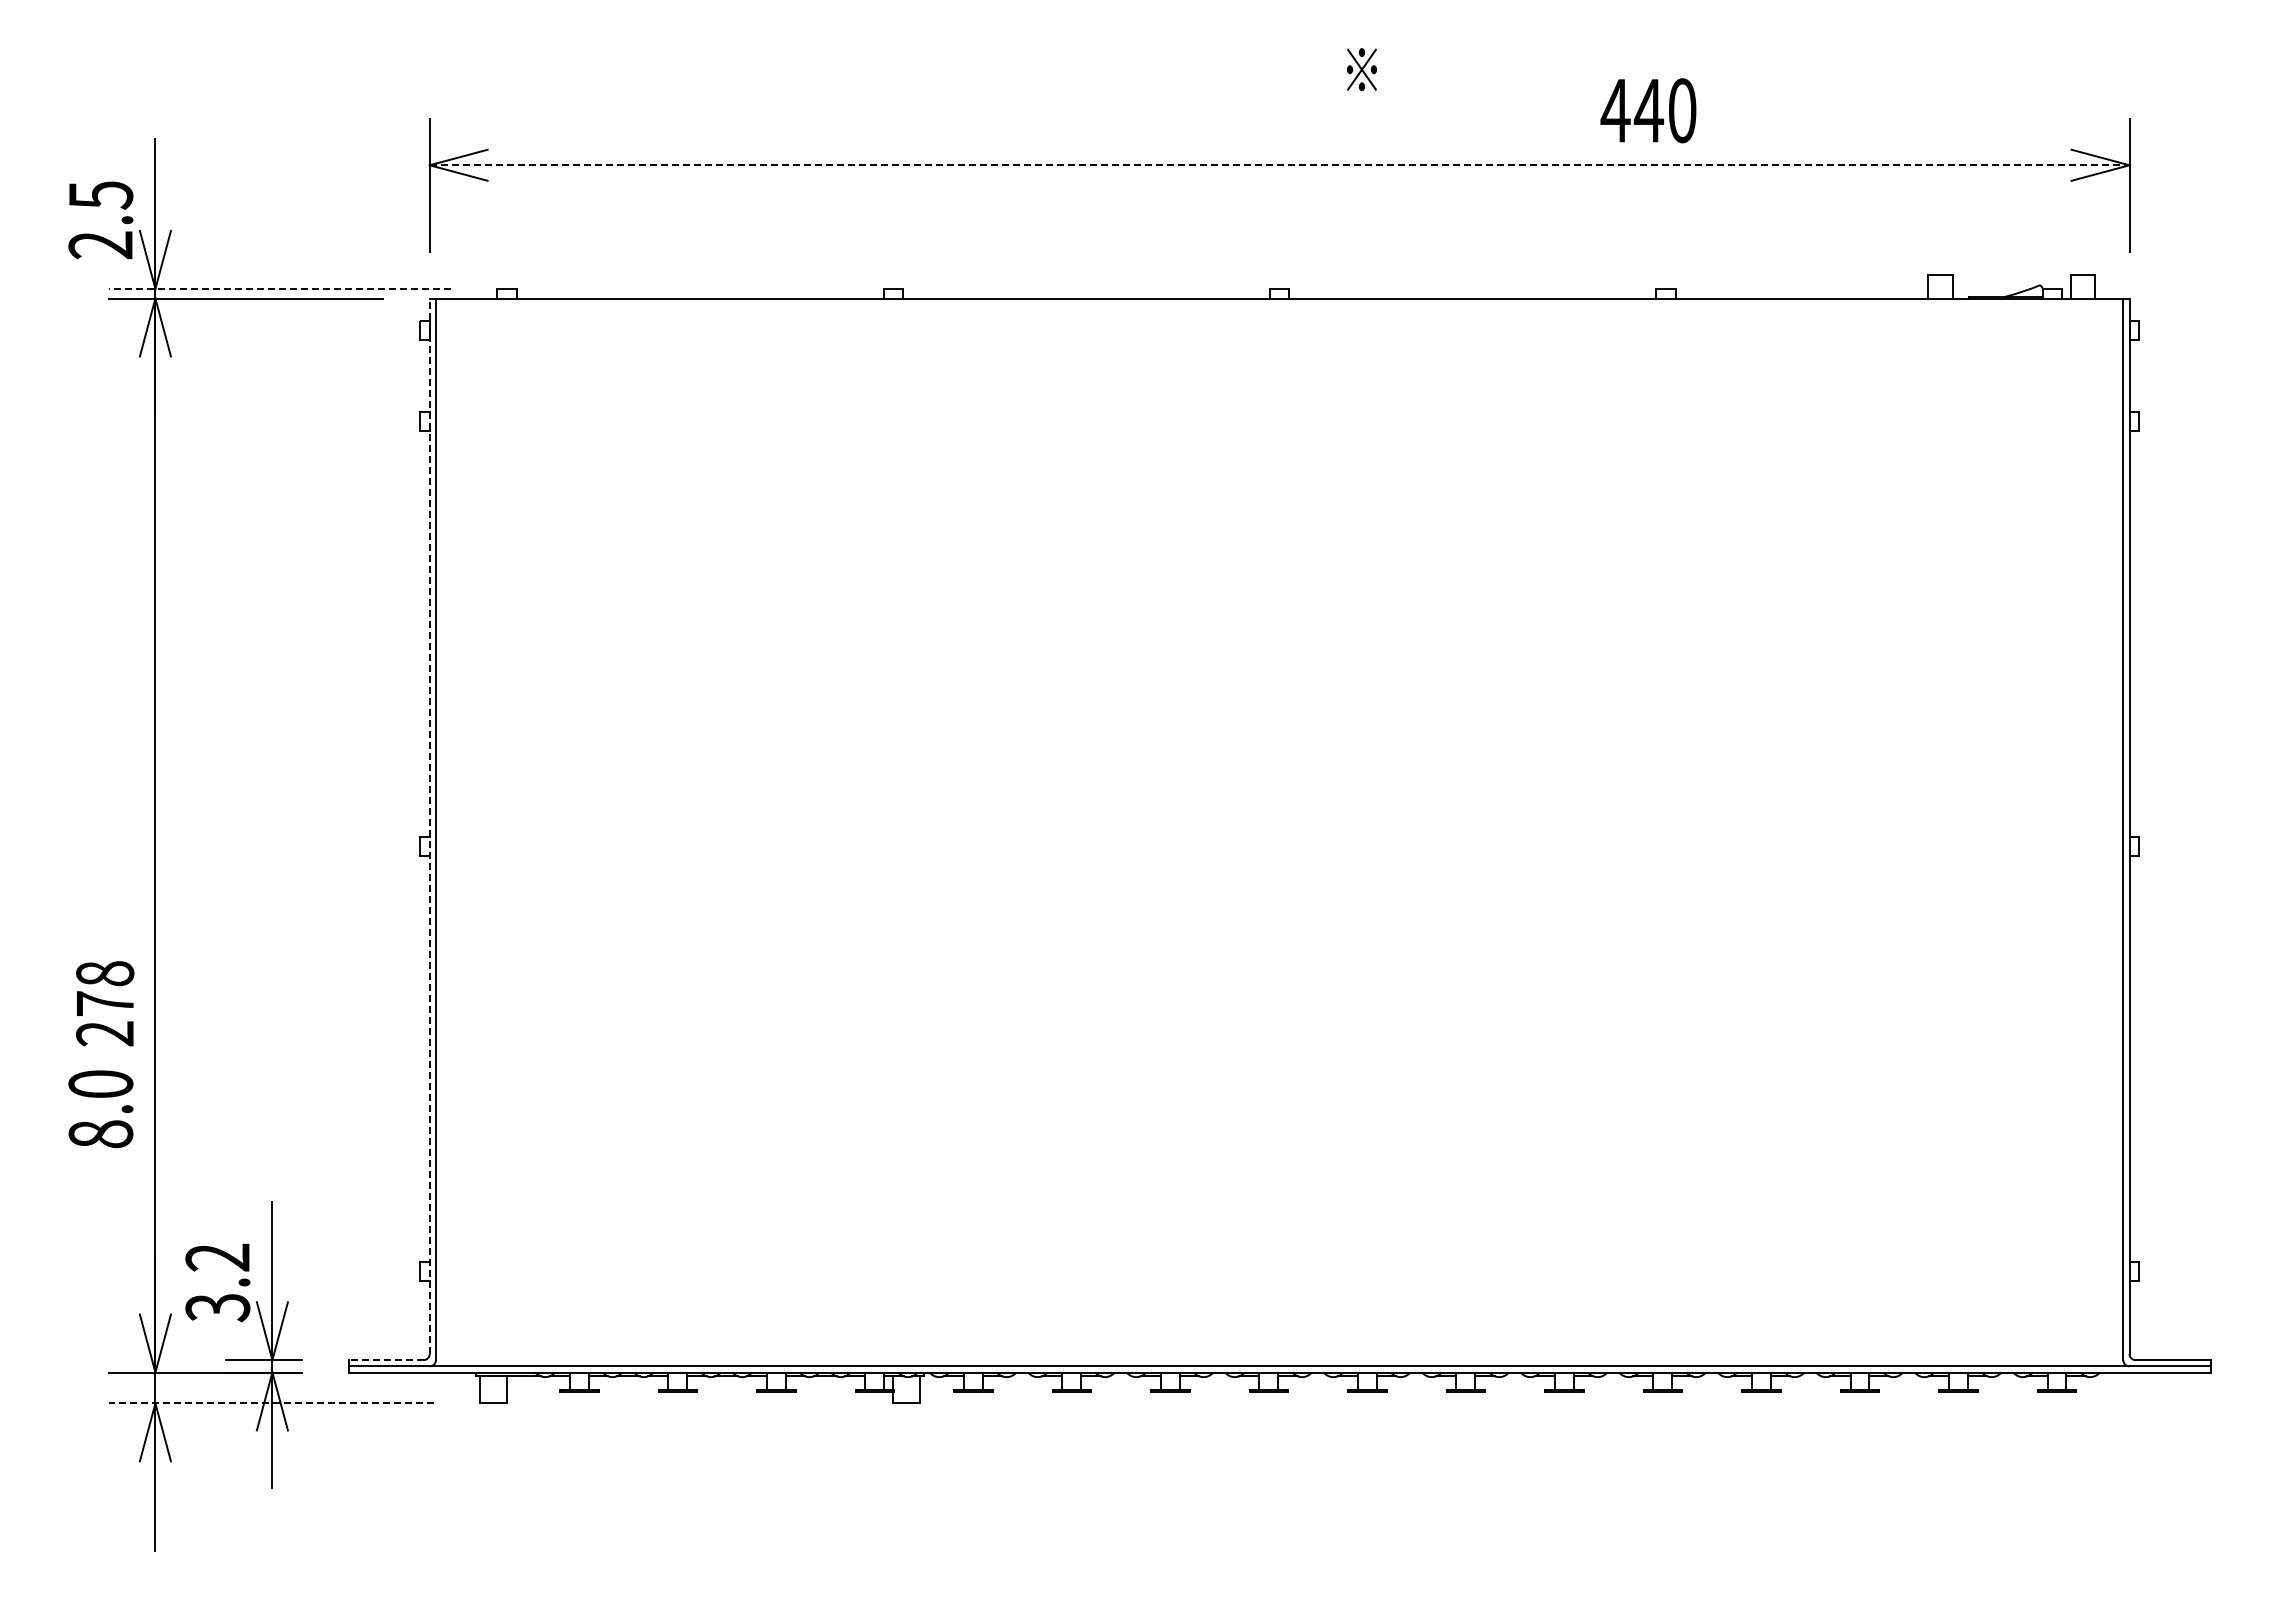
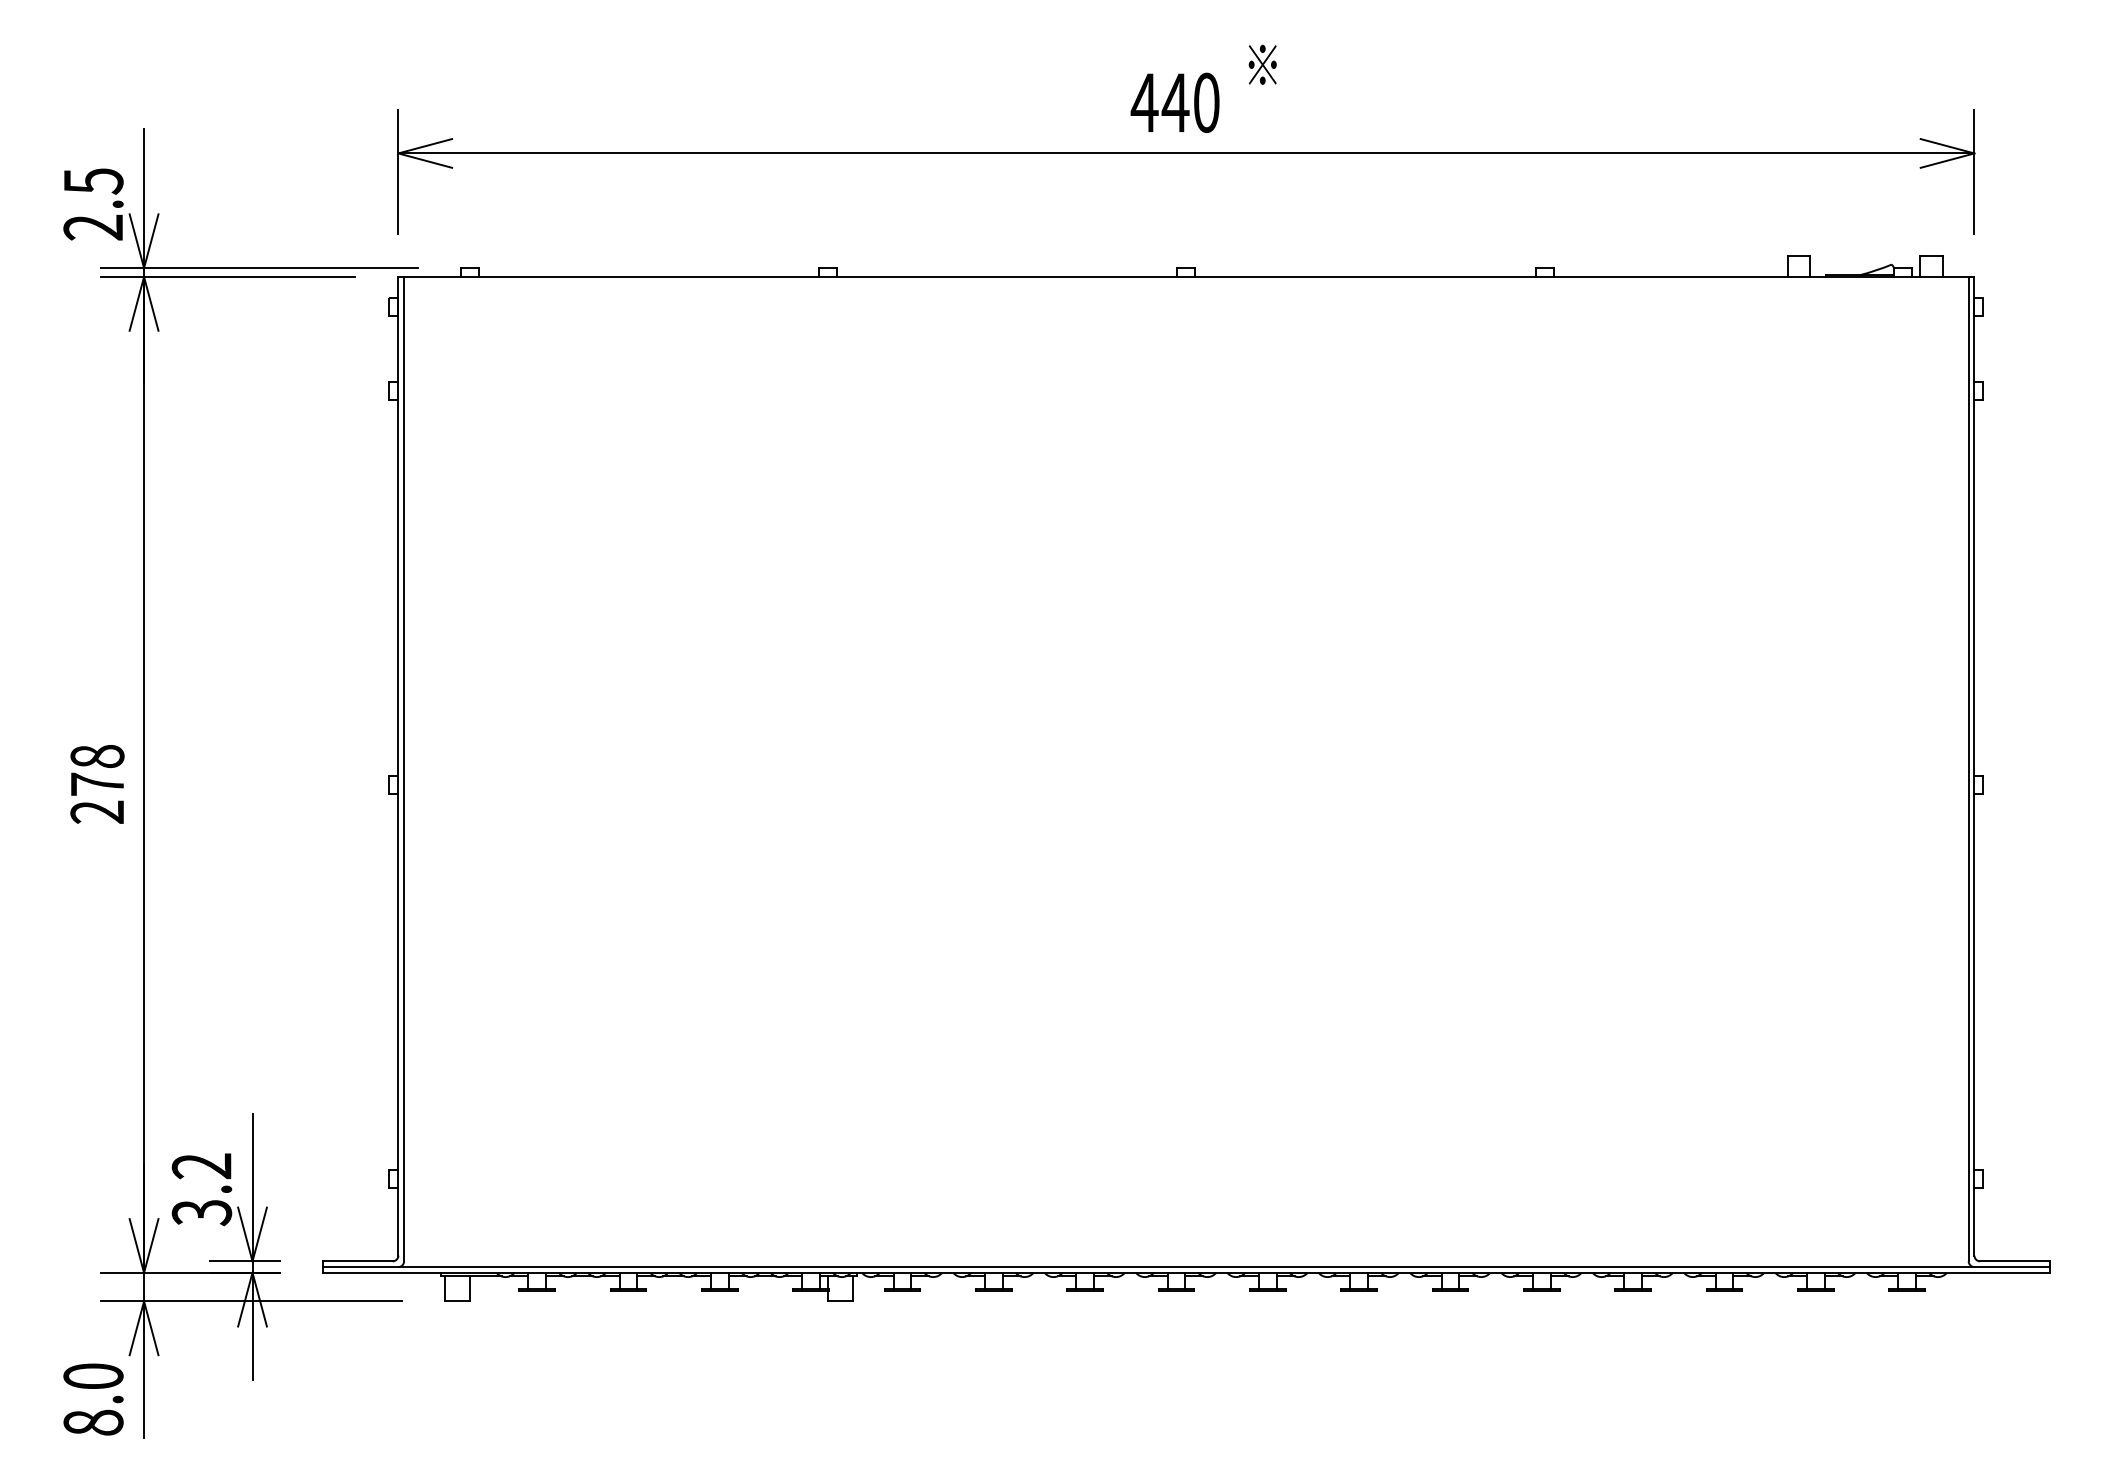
text: (1648, 110) -> (1175, 102), moved
line: (1279, 165) -> (1186, 153), dashed -> solid
line: (280, 288) -> (260, 267), dashed -> solid
line: (429, 826) -> (398, 766), dashed -> solid
text: (105, 1003) -> (97, 784), moved
text: (100, 1109) -> (93, 1399), moved
line: (385, 1360) -> (357, 1261), dashed -> solid
line: (270, 1403) -> (250, 1301), dashed -> solid

